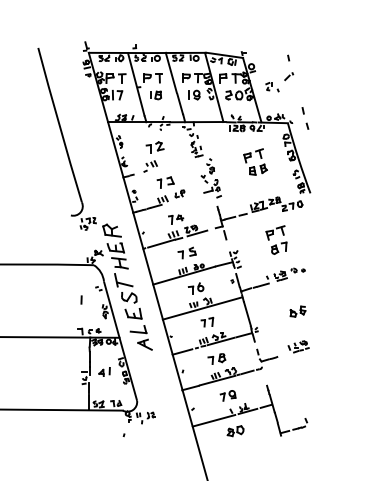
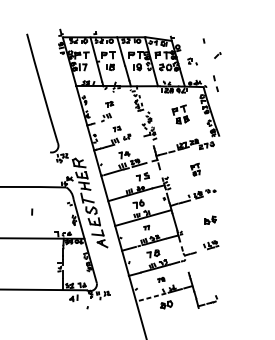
part: (289, 76) -> (218, 55), moved
part: (154, 147) -> (109, 104), size x0.6
part: (165, 182) -> (116, 128), size x0.6
part: (276, 239) -> (195, 169), size x0.6
part: (186, 252) -> (142, 176), moved
line: (81, 299) -> (32, 211), moved
part: (207, 321) -> (146, 227), size x0.6
part: (104, 371) -> (73, 297), moved
part: (227, 395) -> (160, 279), size x0.6
line: (213, 420) -> (150, 297), solid -> dashed

